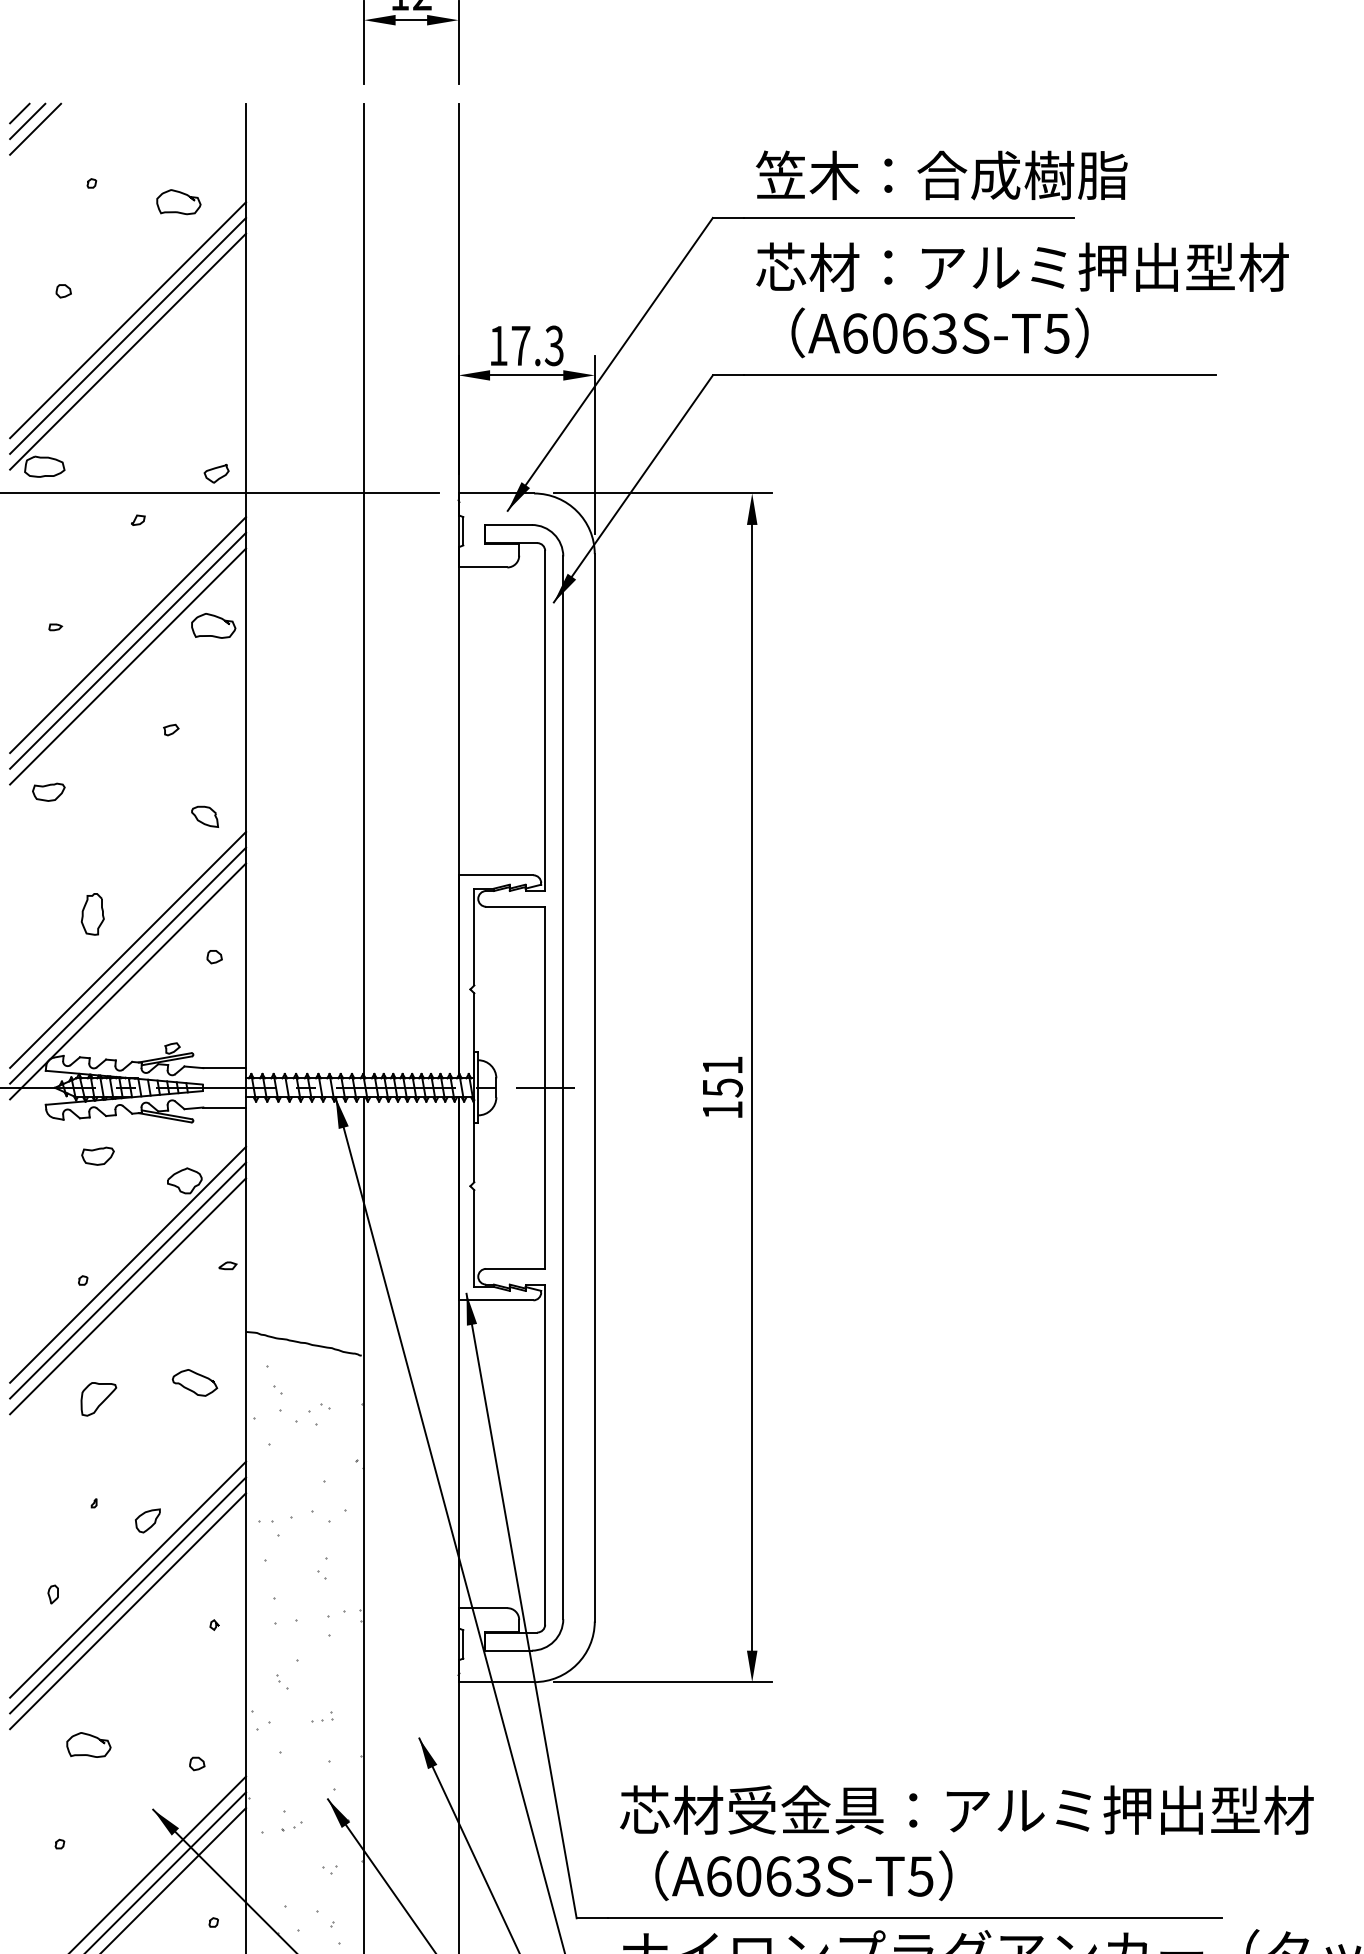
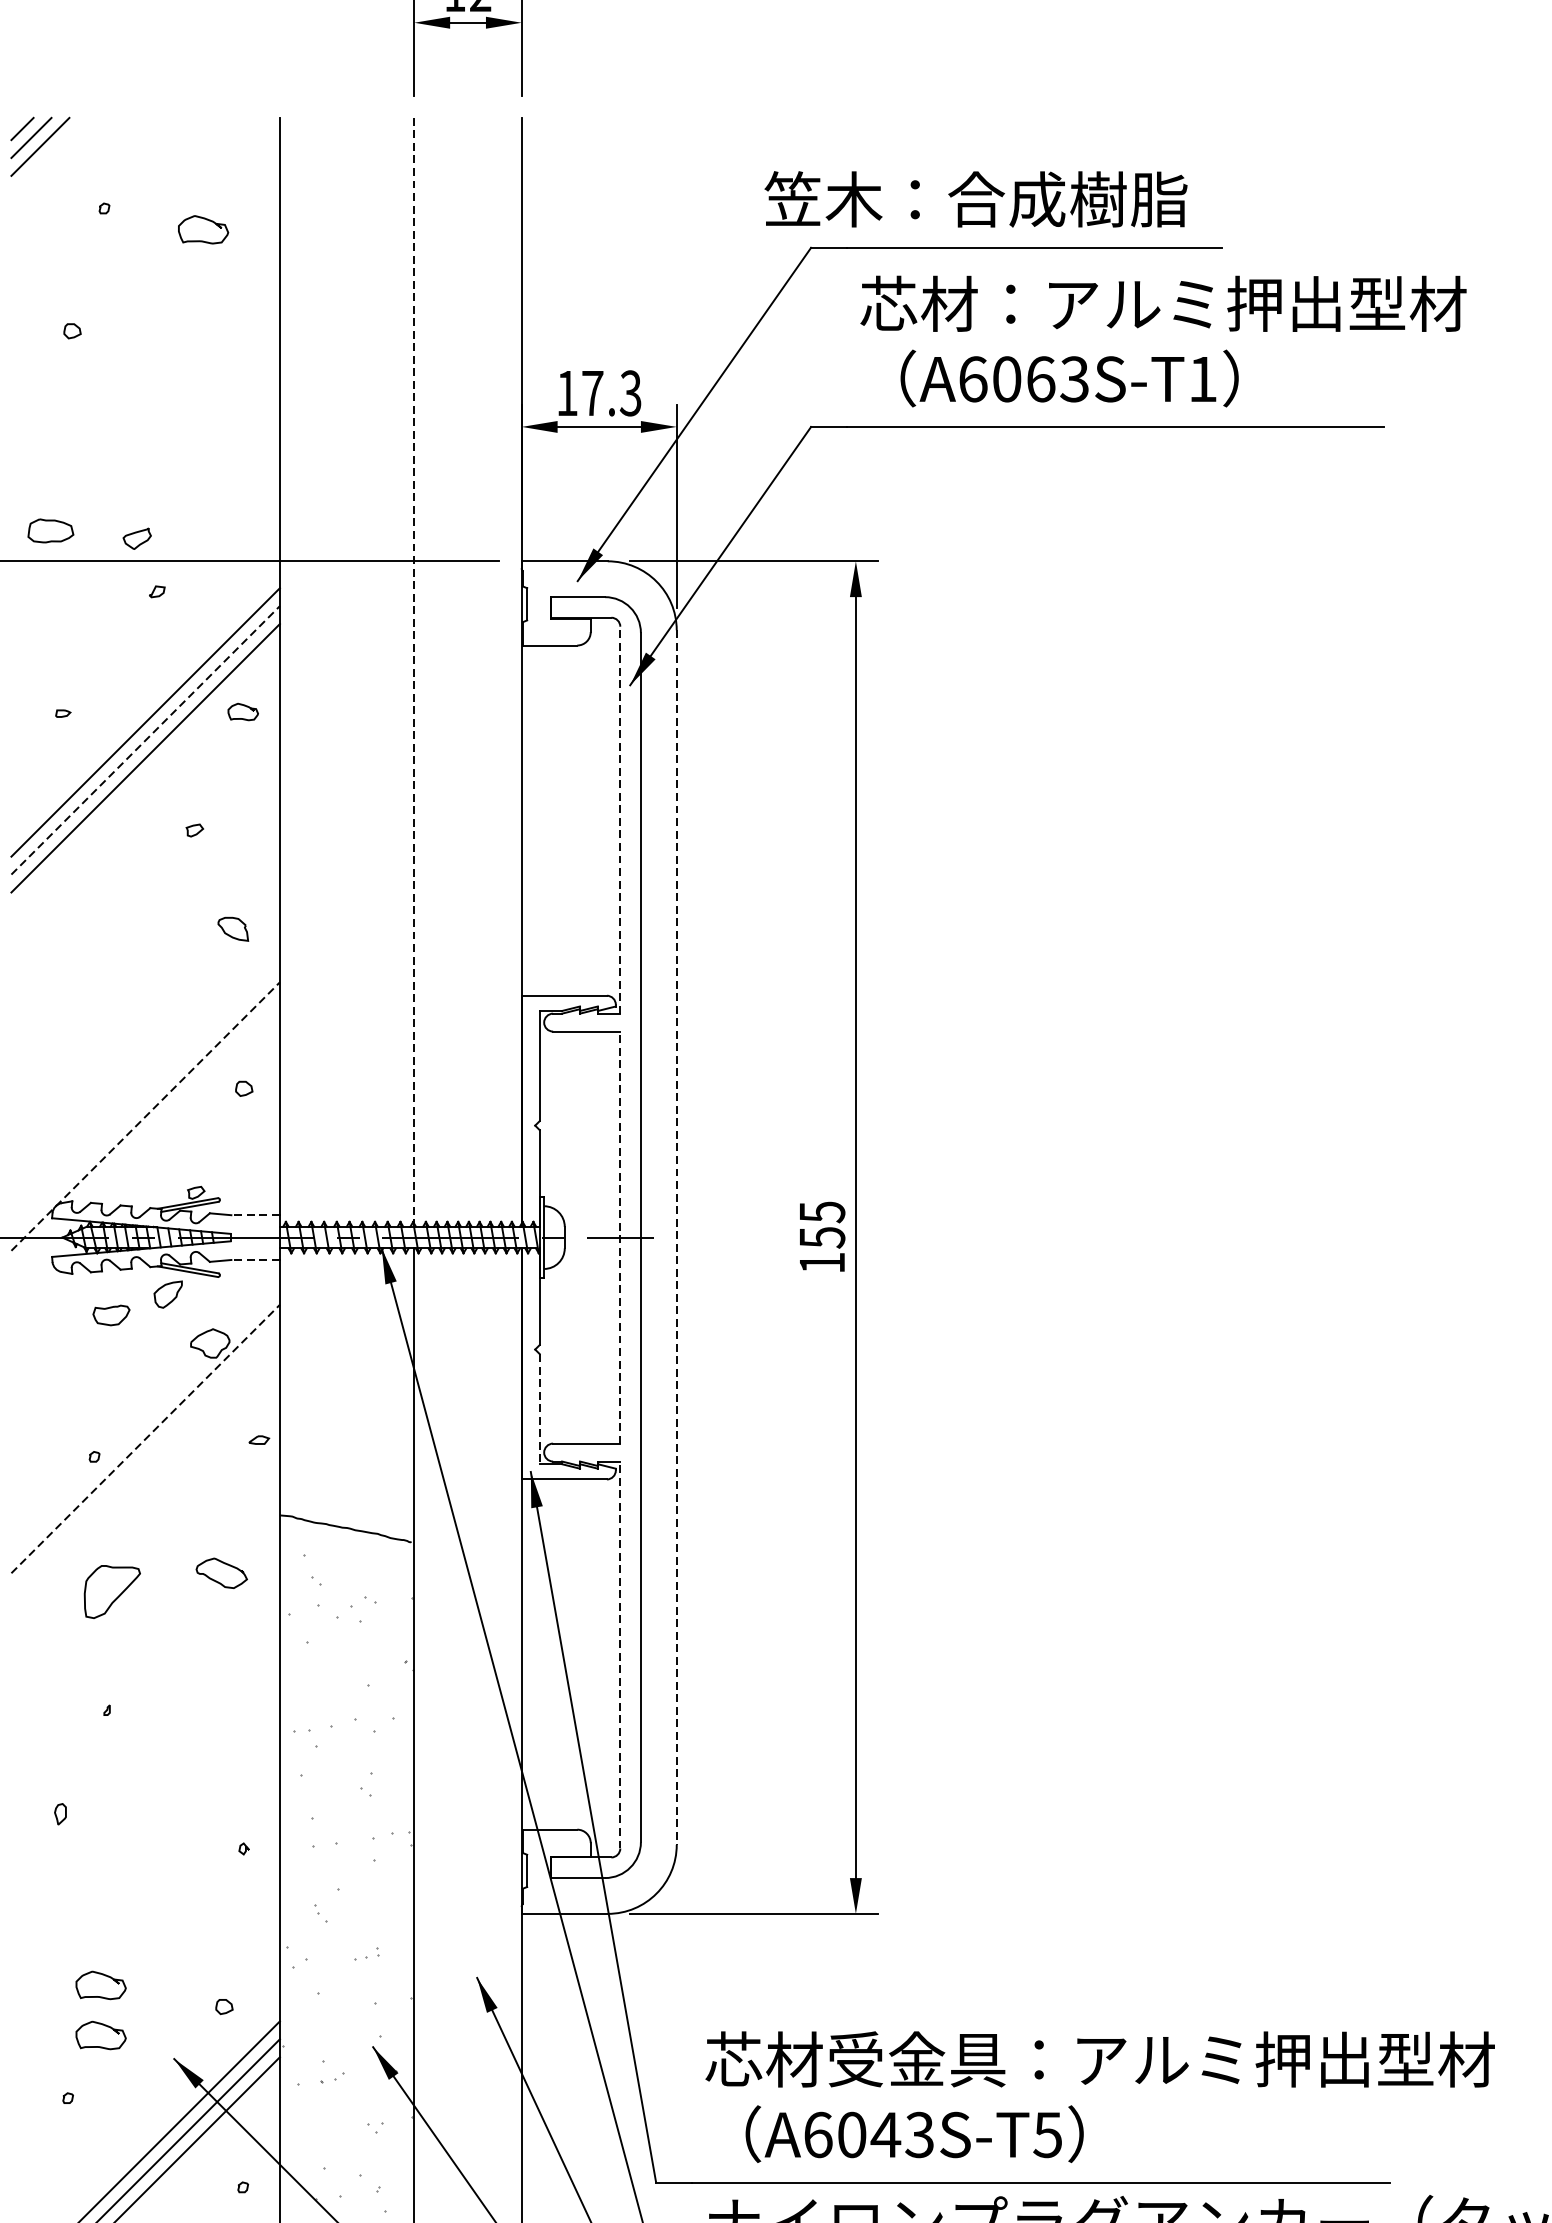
text: (941, 175) -> (975, 199), moved
line: (128, 320) -> (146, 364), removed
text: (1056, 333) -> (1202, 379), A6063S-T5 -> A6063S-T1
line: (128, 335) -> (146, 381), removed
line: (128, 351) -> (146, 399), removed
part: (216, 473) -> (137, 538), moved
line: (364, 589) -> (414, 670), solid -> dashed
part: (213, 625) -> (242, 711), size x0.6
line: (128, 650) -> (146, 739), solid -> dashed
line: (545, 720) -> (620, 819), solid -> dashed
part: (48, 791) -> (55, 900), removed
part: (92, 914) -> (105, 1040), removed
line: (128, 949) -> (146, 1080), removed
line: (128, 965) -> (146, 1098), removed
line: (128, 981) -> (146, 1116), solid -> dashed
text: (722, 1065) -> (822, 1212), 151 -> 155
line: (224, 1068) -> (255, 1215), solid -> dashed
line: (545, 1087) -> (620, 1237), solid -> dashed
line: (594, 1087) -> (676, 1237), solid -> dashed
line: (224, 1107) -> (255, 1259), solid -> dashed
line: (474, 1239) -> (539, 1410), solid -> dashed
line: (128, 1264) -> (146, 1438), solid -> dashed
line: (128, 1280) -> (146, 1456), removed
line: (128, 1296) -> (146, 1475), removed
part: (98, 1399) -> (112, 1592), size x1.4
line: (545, 1454) -> (620, 1654), solid -> dashed
part: (147, 1520) -> (167, 1294), moved
line: (128, 1579) -> (146, 1797), removed
line: (128, 1595) -> (146, 1815), removed
line: (128, 1611) -> (146, 1833), removed
part: (88, 1788) -> (100, 2034), added
text: (778, 1876) -> (885, 2135), A6063S-T5 -> A6043S-T5

